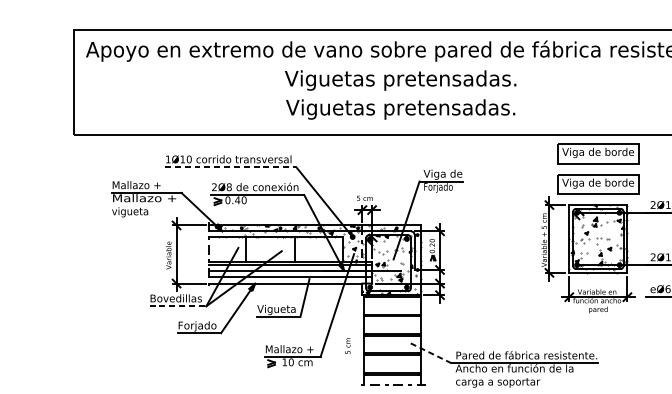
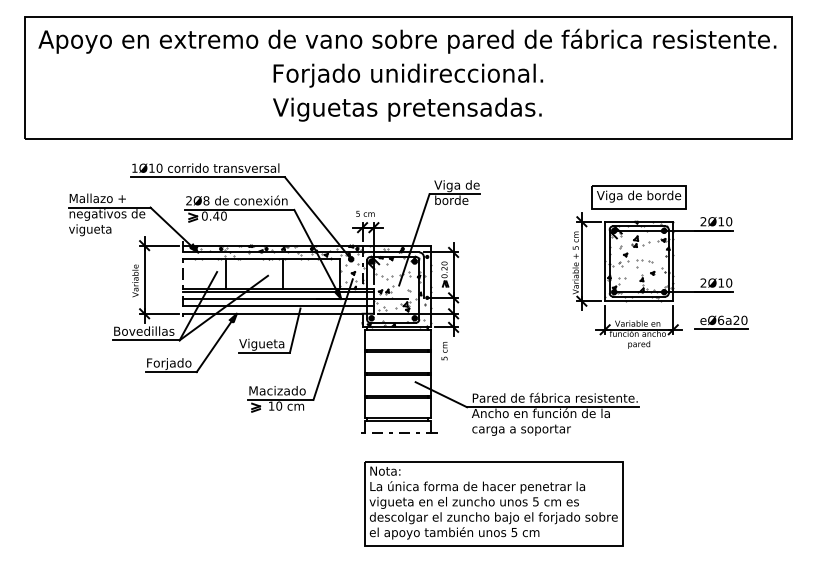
text: (397, 80) -> (403, 75), Viguetas pretensadas. -> Forjado unidireccional.
part: (597, 153) -> (638, 161), removed
line: (231, 167) -> (208, 177), dashed -> solid
text: (438, 187) -> (451, 201), Forjado -> borde
text: (144, 198) -> (107, 214), Mallazo + -> negativos de
line: (178, 306) -> (146, 340), dashed -> solid
text: (347, 346) -> (444, 351), moved
text: (289, 348) -> (277, 390), Mallazo + -> Macizado
line: (429, 352) -> (441, 394), dashed -> solid

